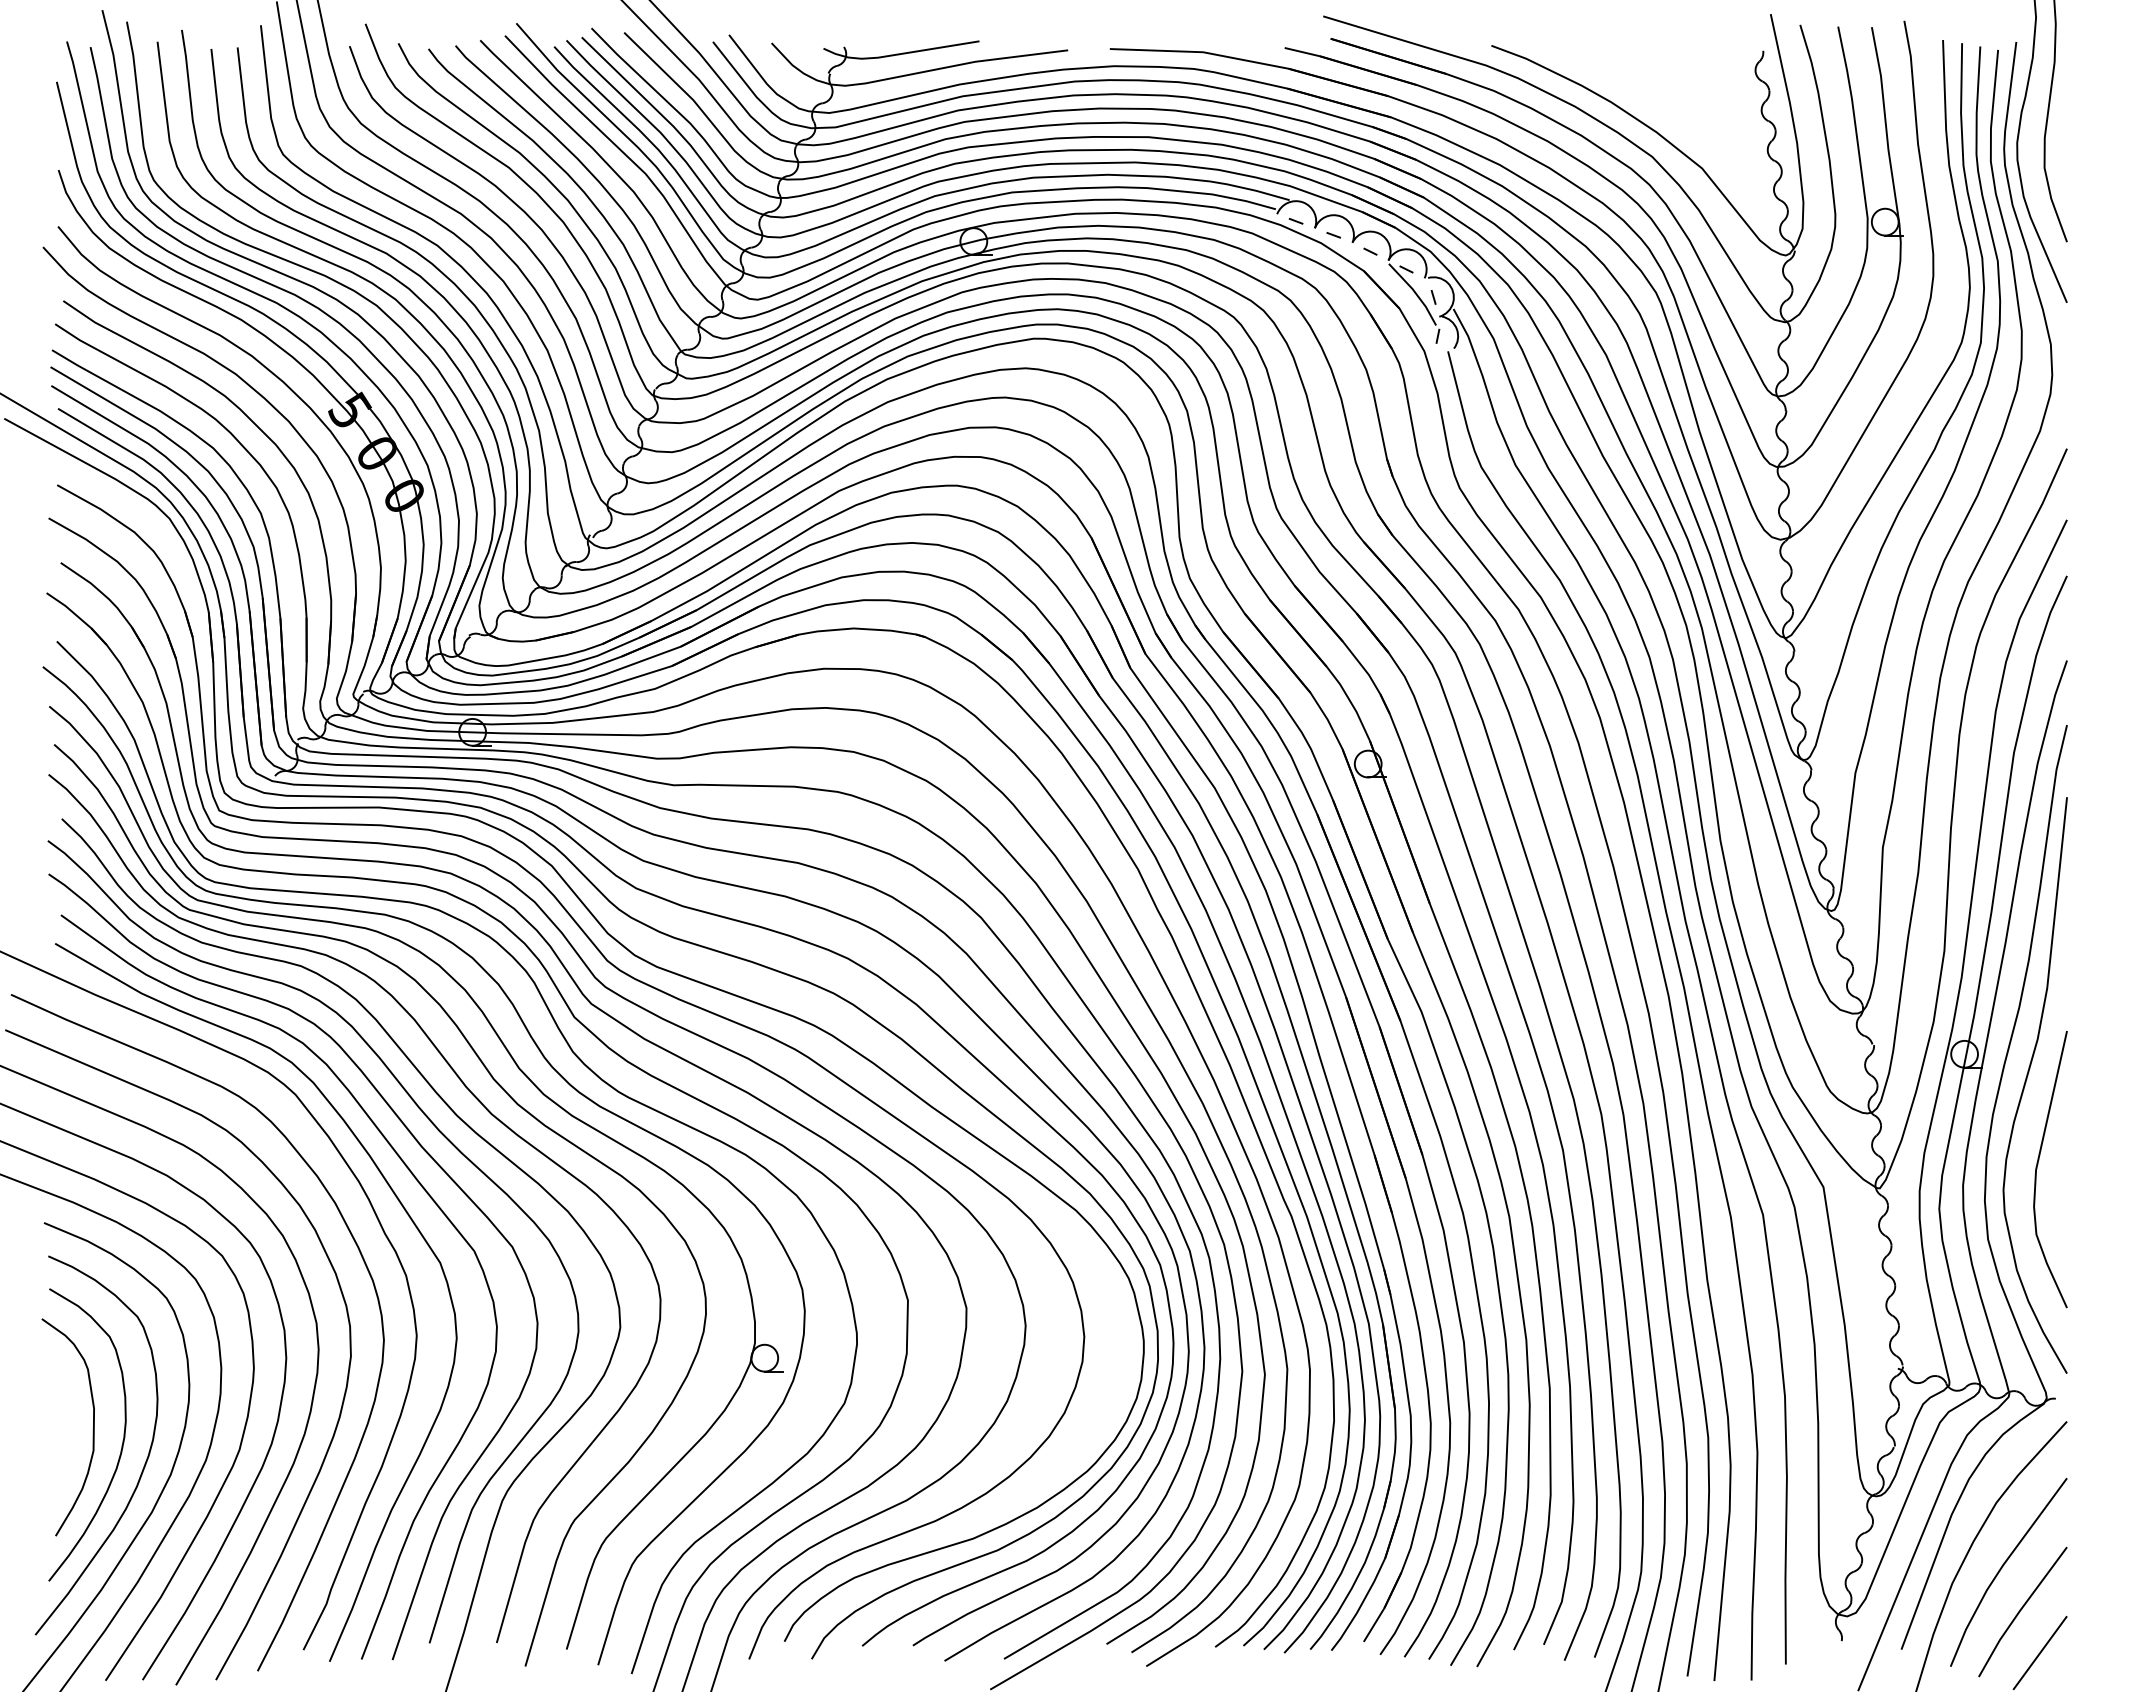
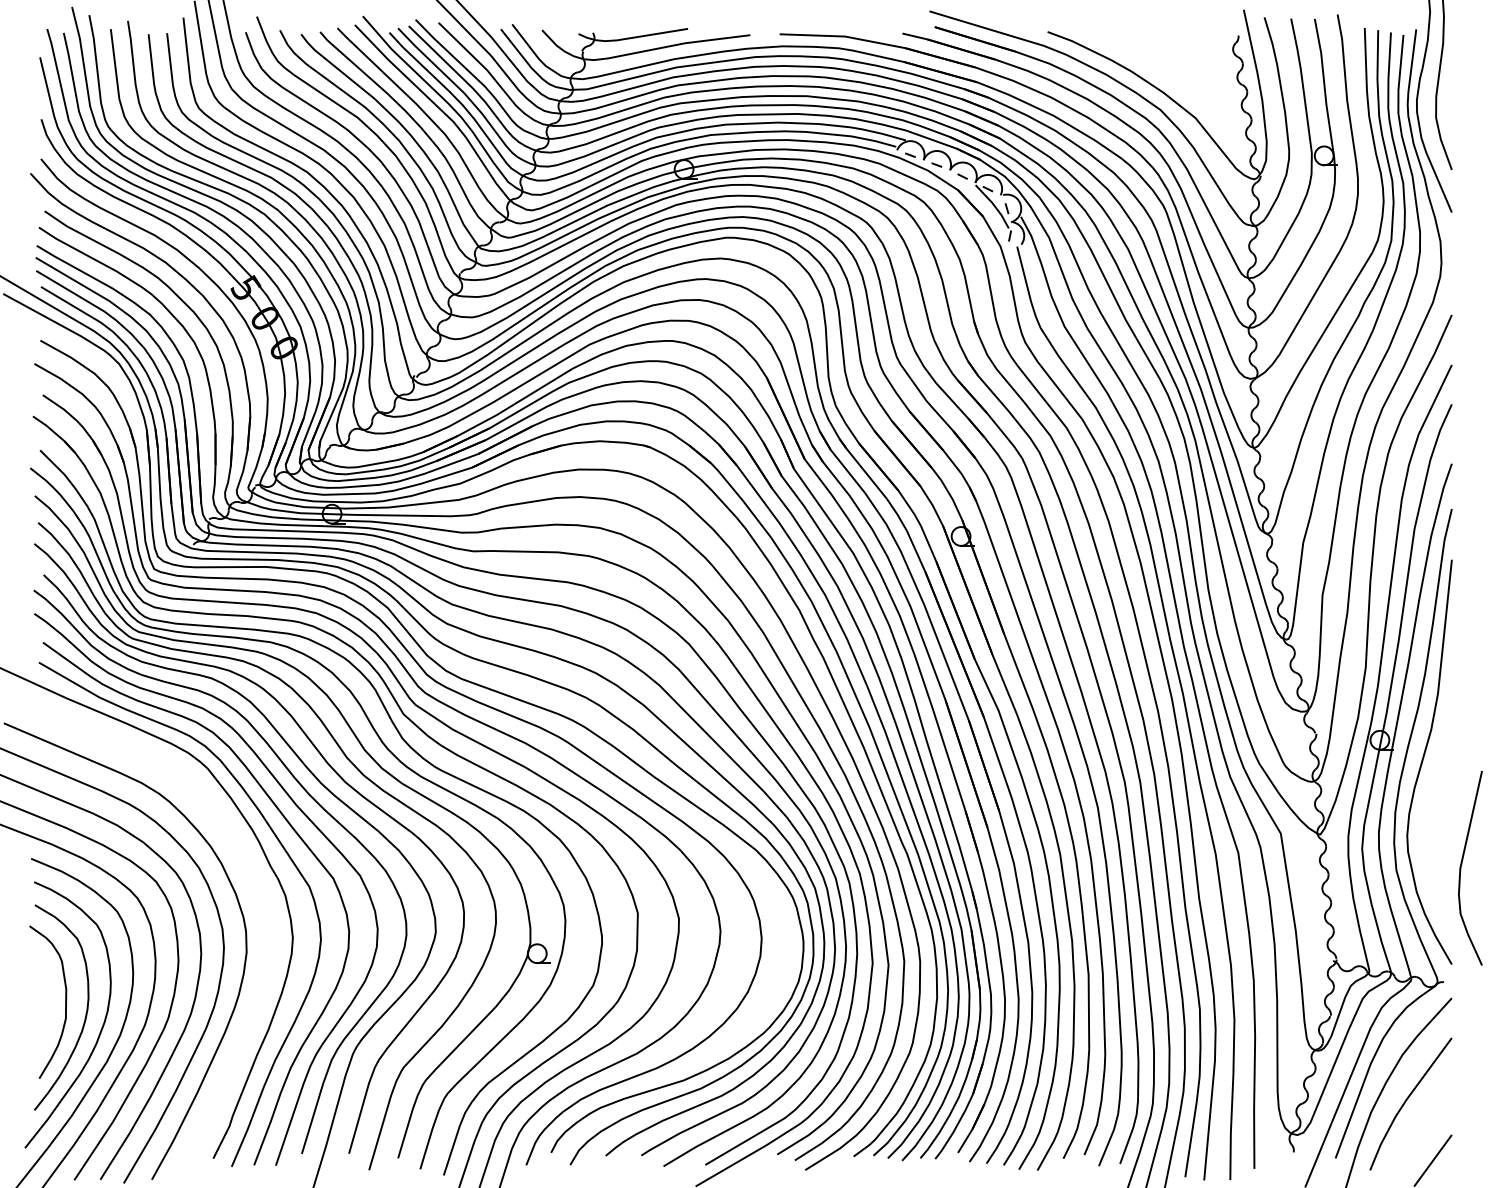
curve: (2038, 1164) -> (1462, 864), moved
curve: (363, 1262) -> (255, 886), removed
line: (2021, 1610) -> (1419, 1130), removed

